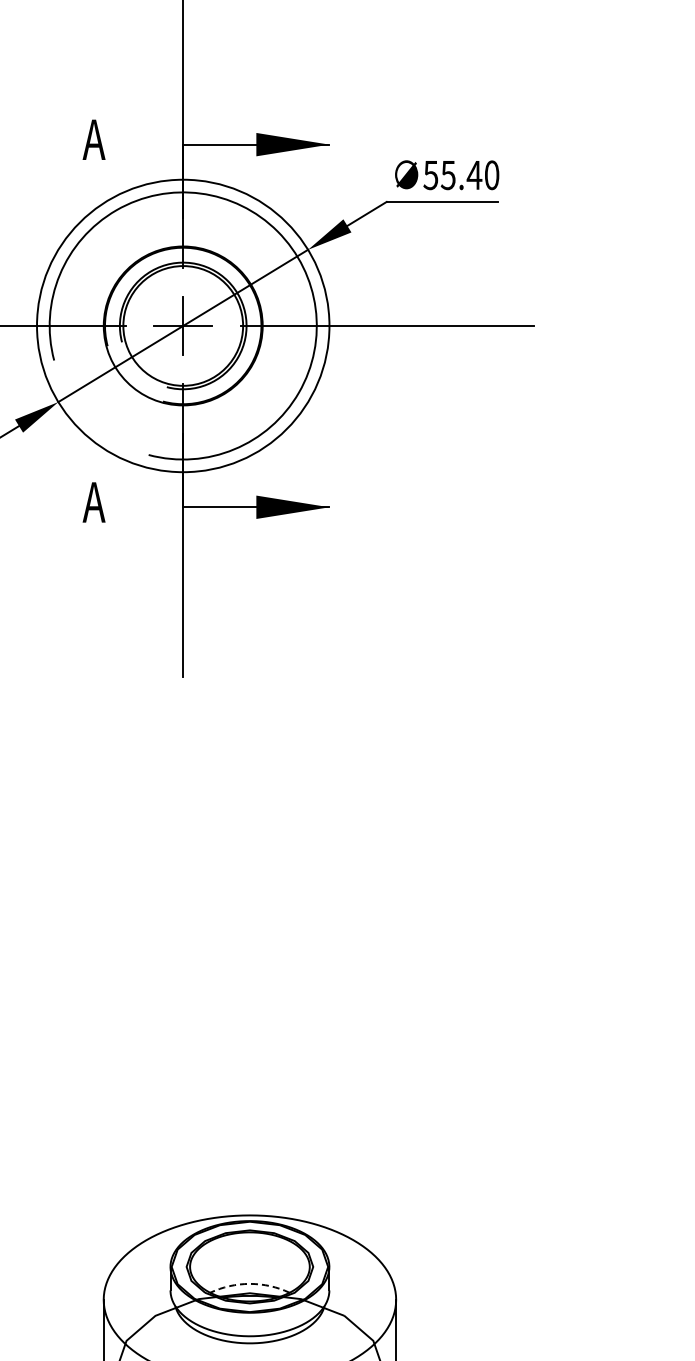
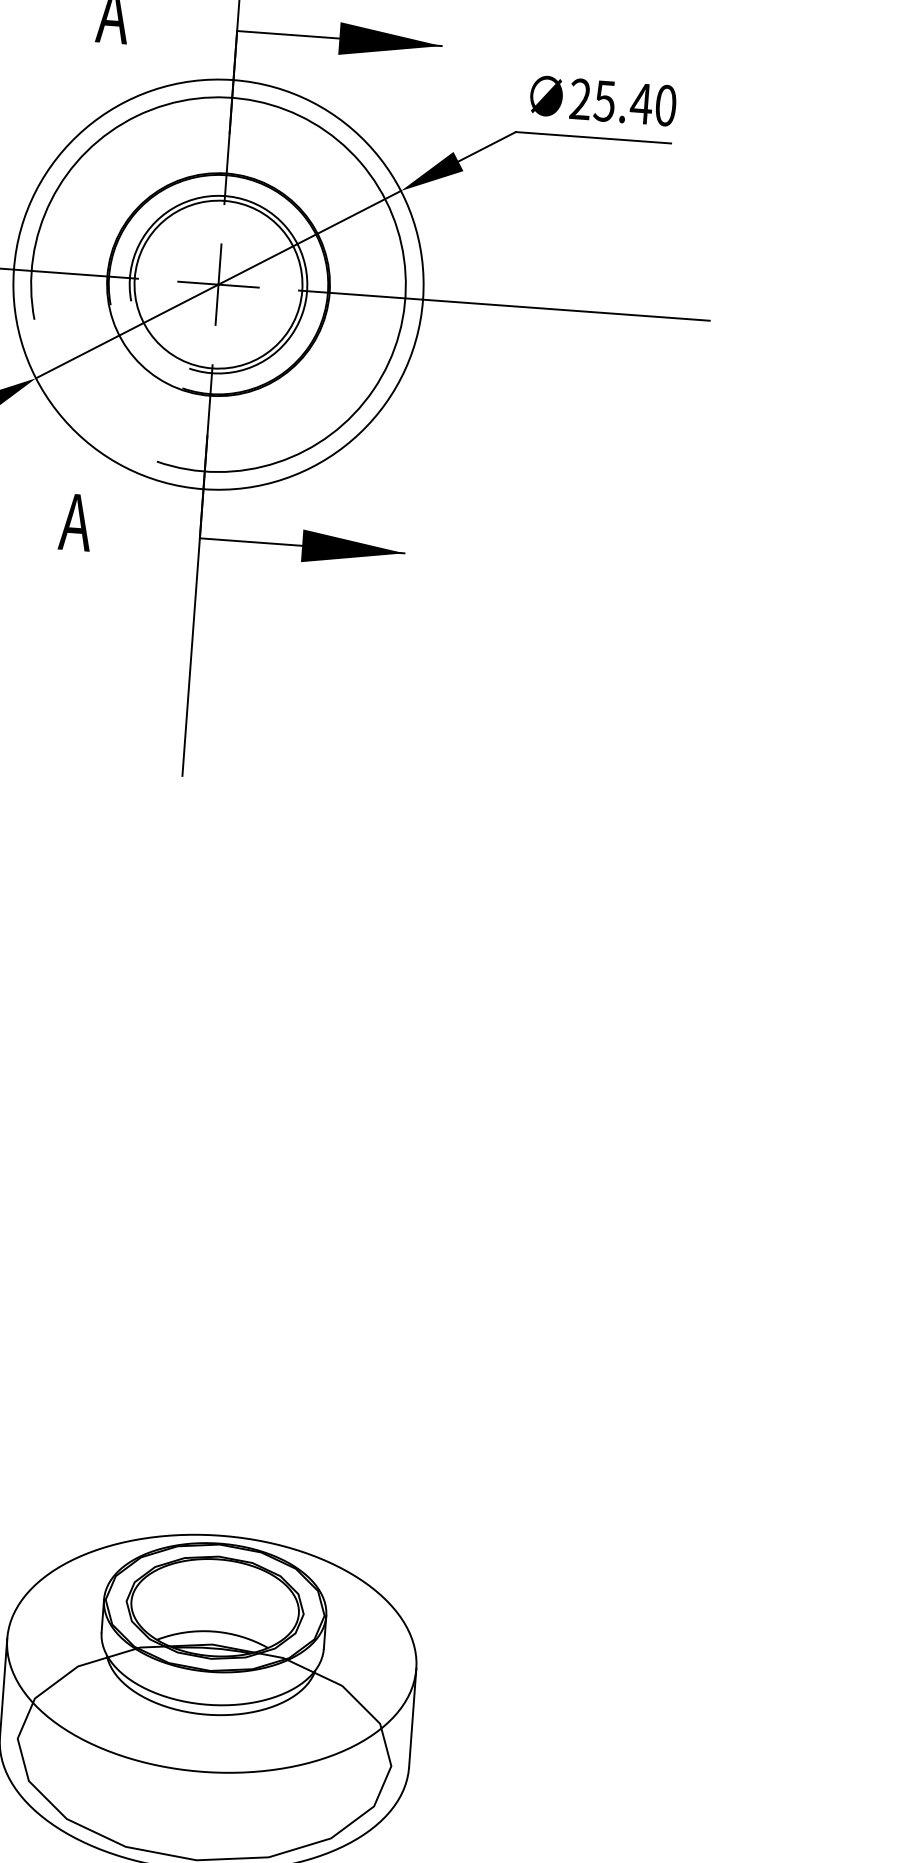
text: (430, 175) -> (579, 99), 55.40 -> 25.40
arc: (249, 1283) -> (212, 1630), dashed -> solid

